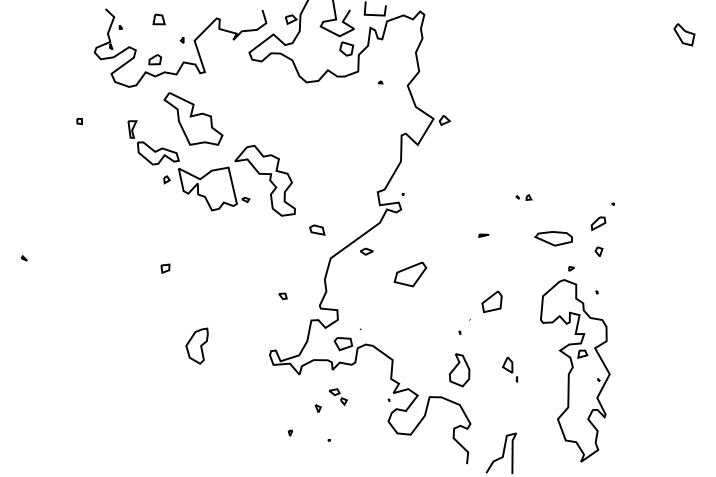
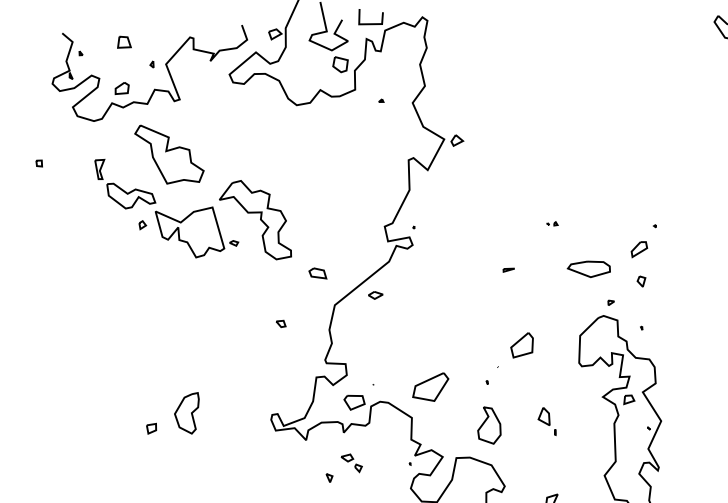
part: (523, 197) -> (551, 223), size x0.6
part: (165, 268) -> (151, 428), moved
part: (410, 274) -> (430, 387), moved
part: (282, 295) -> (280, 323), moved

